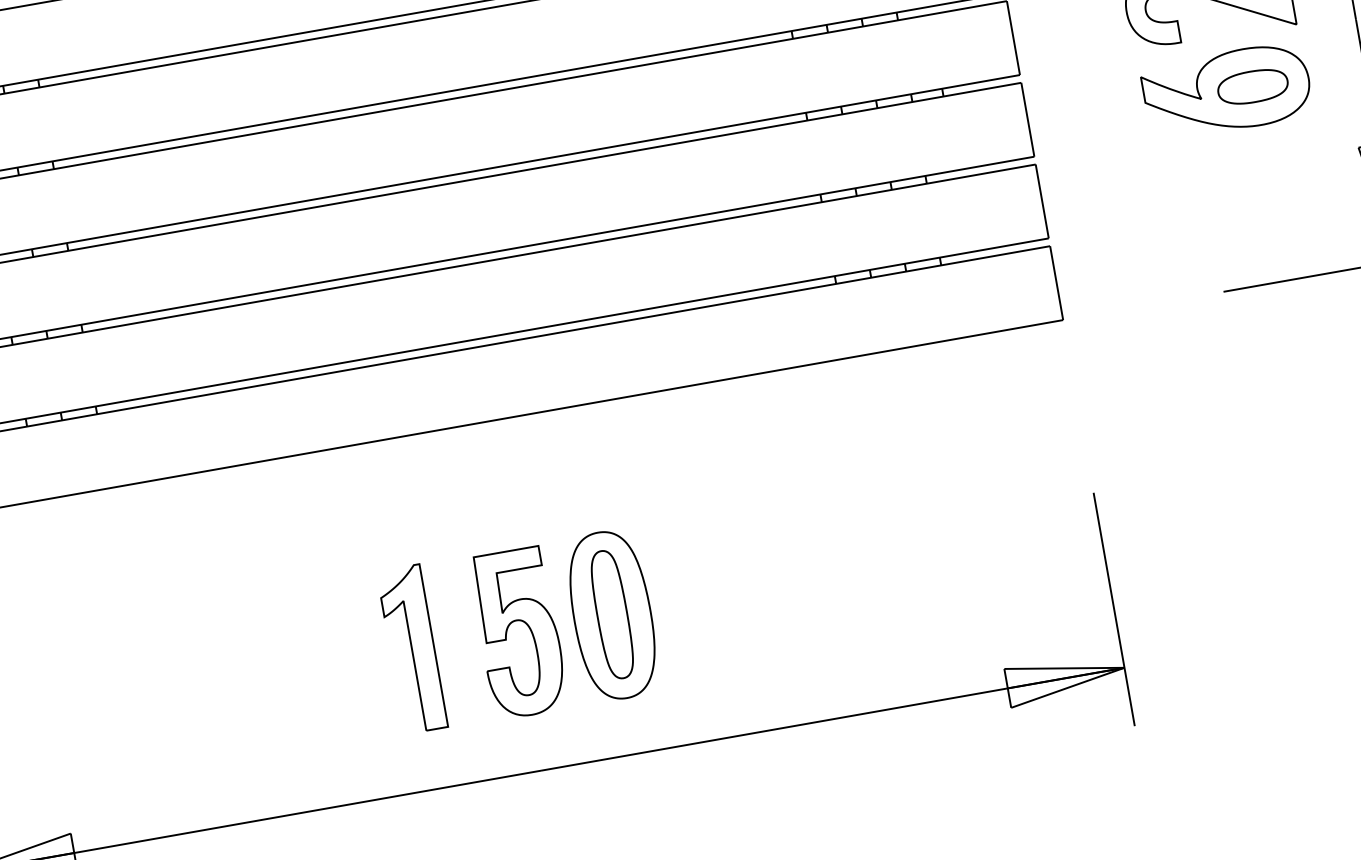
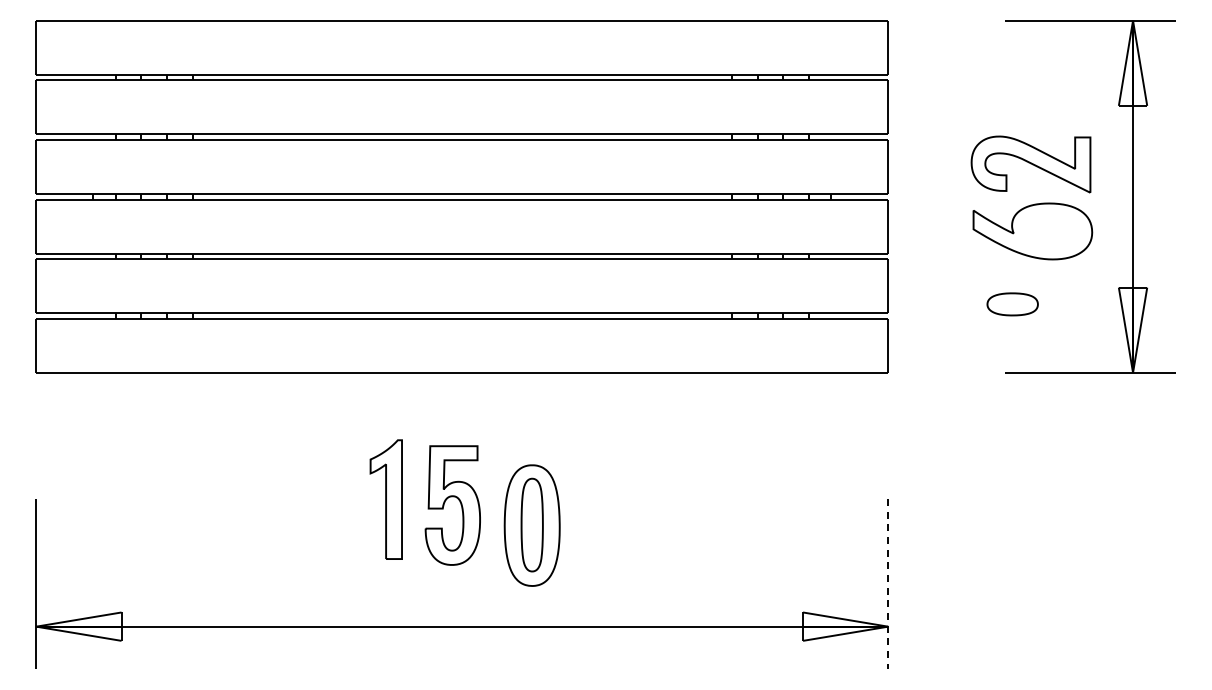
part: (1252, 87) -> (1012, 304), moved
line: (1114, 609) -> (888, 584), solid -> dashed
part: (508, 630) -> (445, 502), moved
part: (411, 649) -> (385, 499), moved

